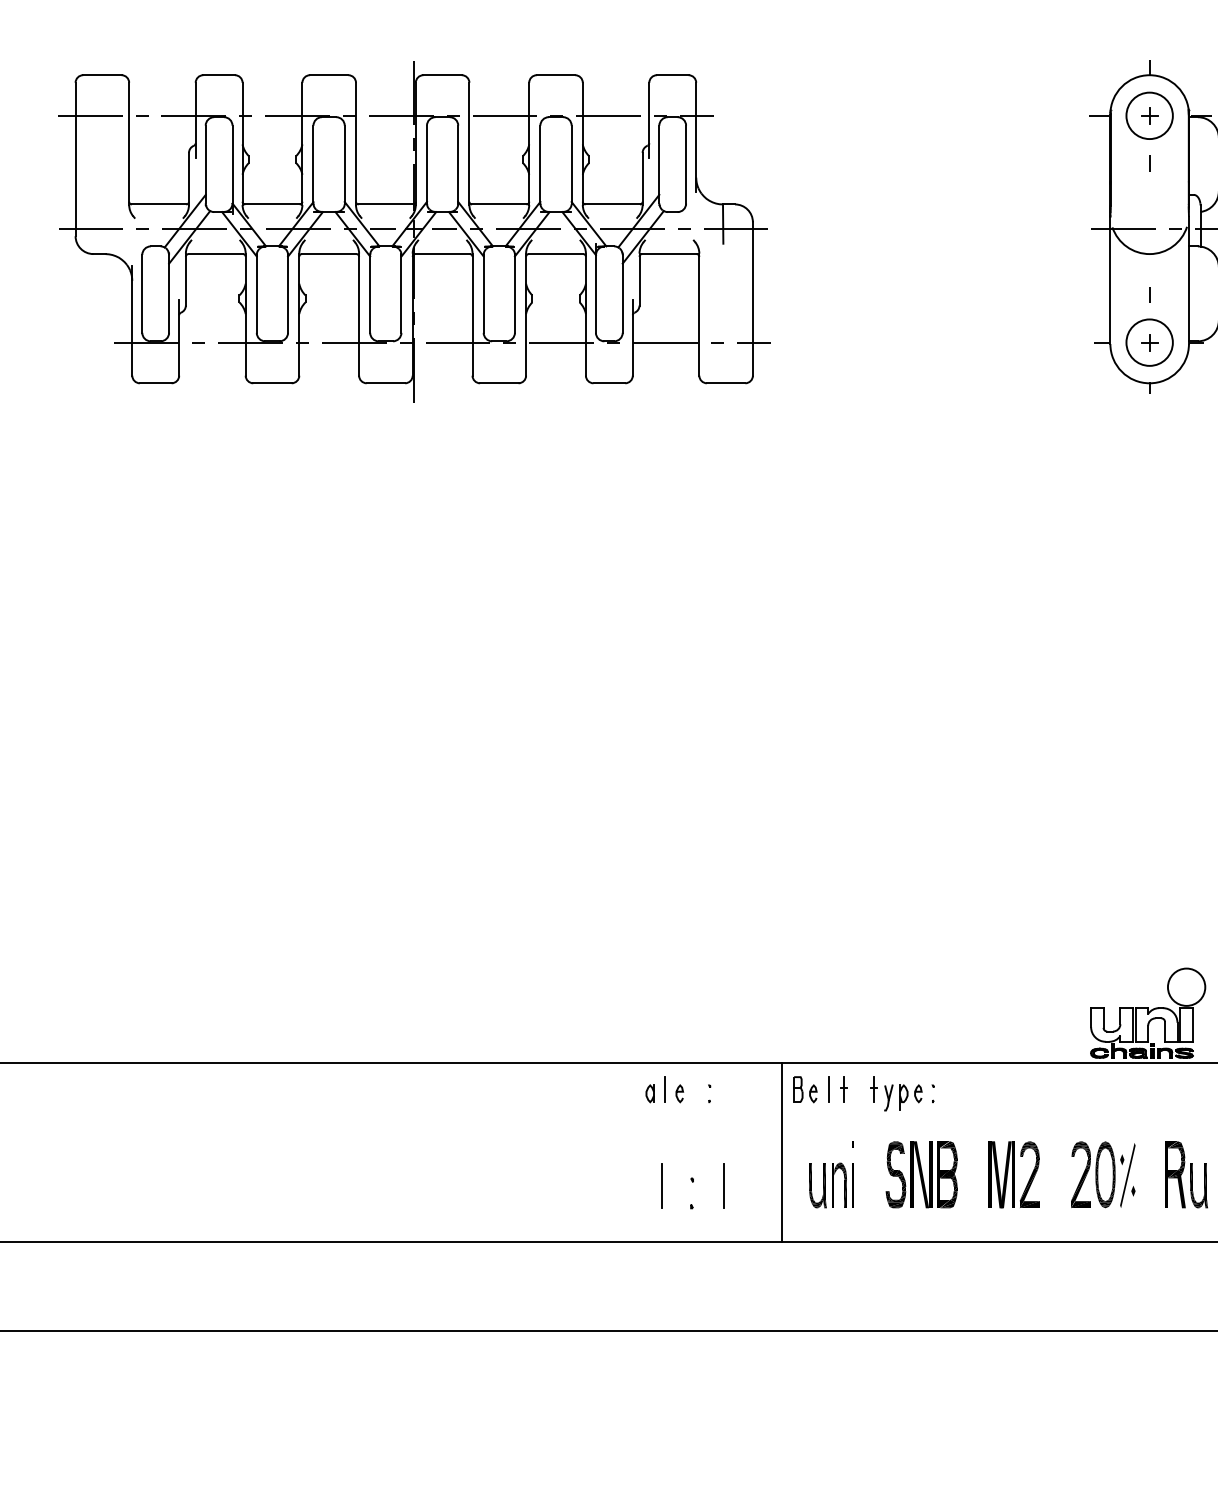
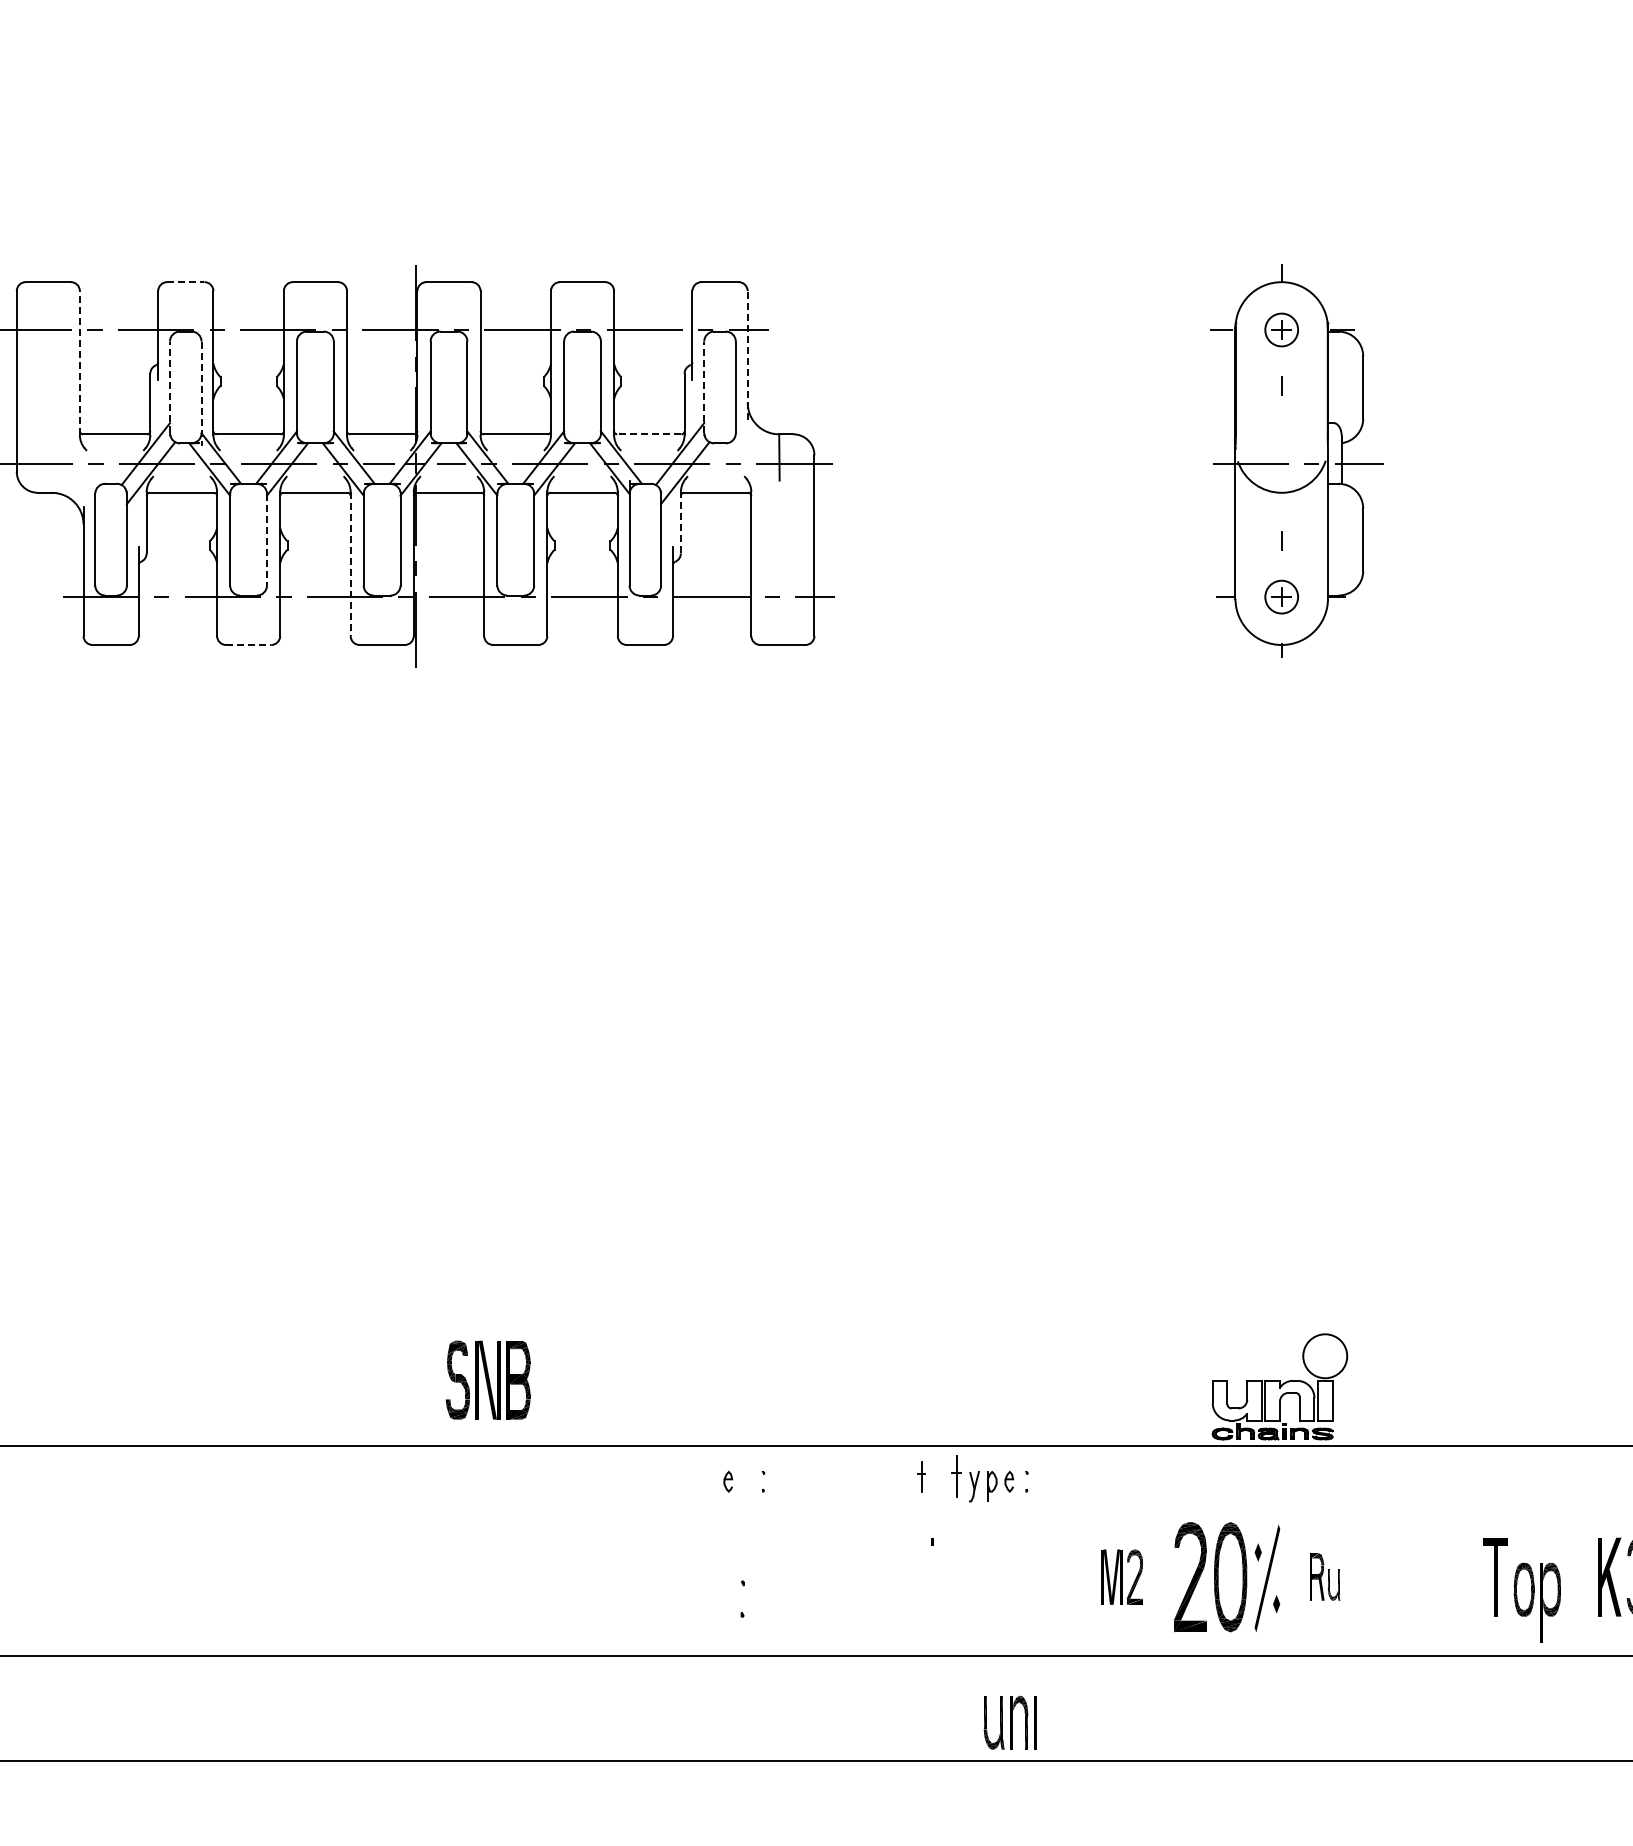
line: (218, 75) -> (185, 282), solid -> dashed
circle: (1149, 115) -> (1281, 329), size x0.6
line: (696, 136) -> (747, 354), solid -> dashed
line: (128, 144) -> (79, 363), solid -> dashed
line: (206, 164) -> (170, 387), solid -> dashed
line: (659, 164) -> (704, 387), solid -> dashed
line: (232, 170) -> (201, 394), solid -> dashed
line: (612, 204) -> (648, 434), solid -> dashed
line: (639, 279) -> (680, 522), solid -> dashed
line: (287, 293) -> (266, 539), solid -> dashed
line: (358, 314) -> (350, 564), solid -> dashed
circle: (1149, 342) -> (1281, 596), size x0.6
line: (272, 382) -> (248, 644), solid -> dashed
line: (665, 1089) -> (711, 1476), removed
part: (805, 1089) -> (876, 1476), removed
line: (828, 1089) -> (903, 1476), removed
part: (873, 1089) -> (956, 1476), size x1.4
part: (650, 1093) -> (693, 1481), removed
line: (782, 1152) -> (849, 1550), removed
part: (921, 1174) -> (487, 1379), moved
part: (1013, 1174) -> (1121, 1576), size x0.7
part: (1103, 1174) -> (1227, 1576), size x1.4
part: (1185, 1174) -> (1324, 1576), size x0.6
part: (831, 1185) -> (1009, 1722), moved
line: (662, 1186) -> (707, 1590), removed
line: (724, 1186) -> (780, 1590), removed

